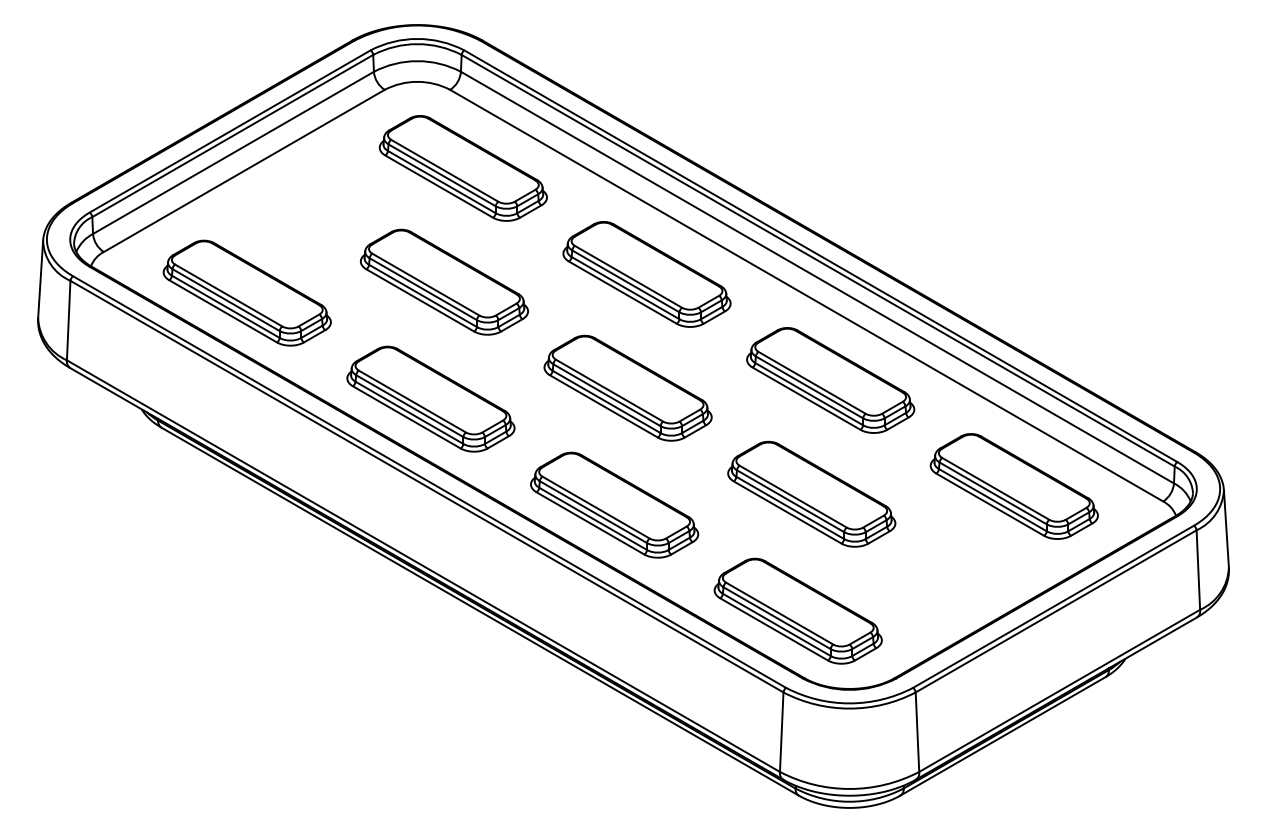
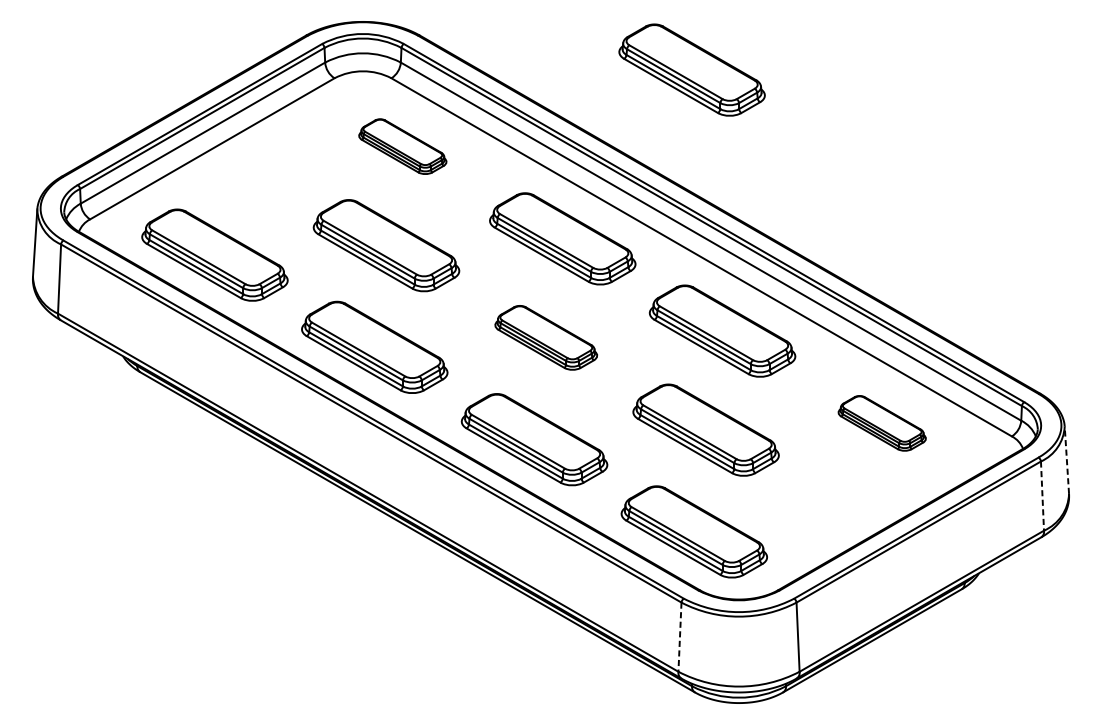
part: (795, 80) -> (691, 70), added
part: (462, 168) -> (402, 146), size x0.6
part: (627, 387) -> (545, 337), size x0.7
part: (1013, 486) -> (881, 423), size x0.6
line: (1226, 528) -> (1066, 459), solid -> dashed
line: (1198, 570) -> (1042, 496), solid -> dashed
line: (781, 732) -> (679, 637), solid -> dashed

